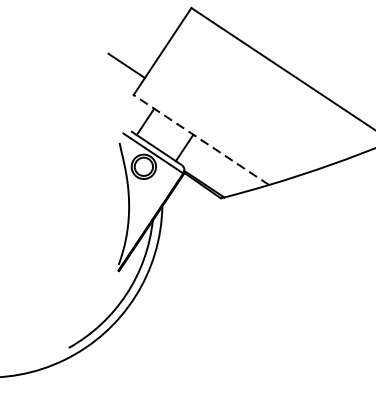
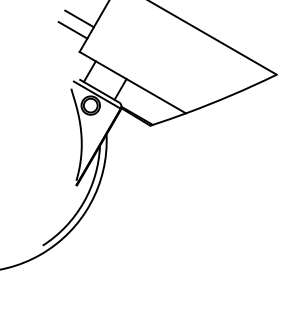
line: (136, 50) -> (79, 18), added
line: (200, 139) -> (132, 82), dashed -> solid

